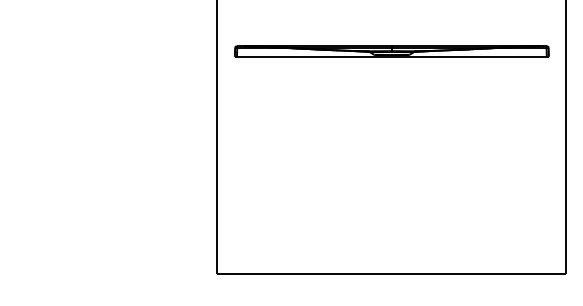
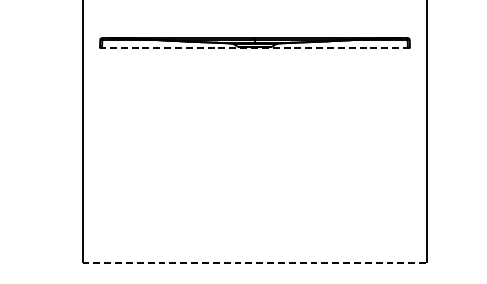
line: (391, 56) -> (254, 48), solid -> dashed
line: (391, 274) -> (254, 263), solid -> dashed

